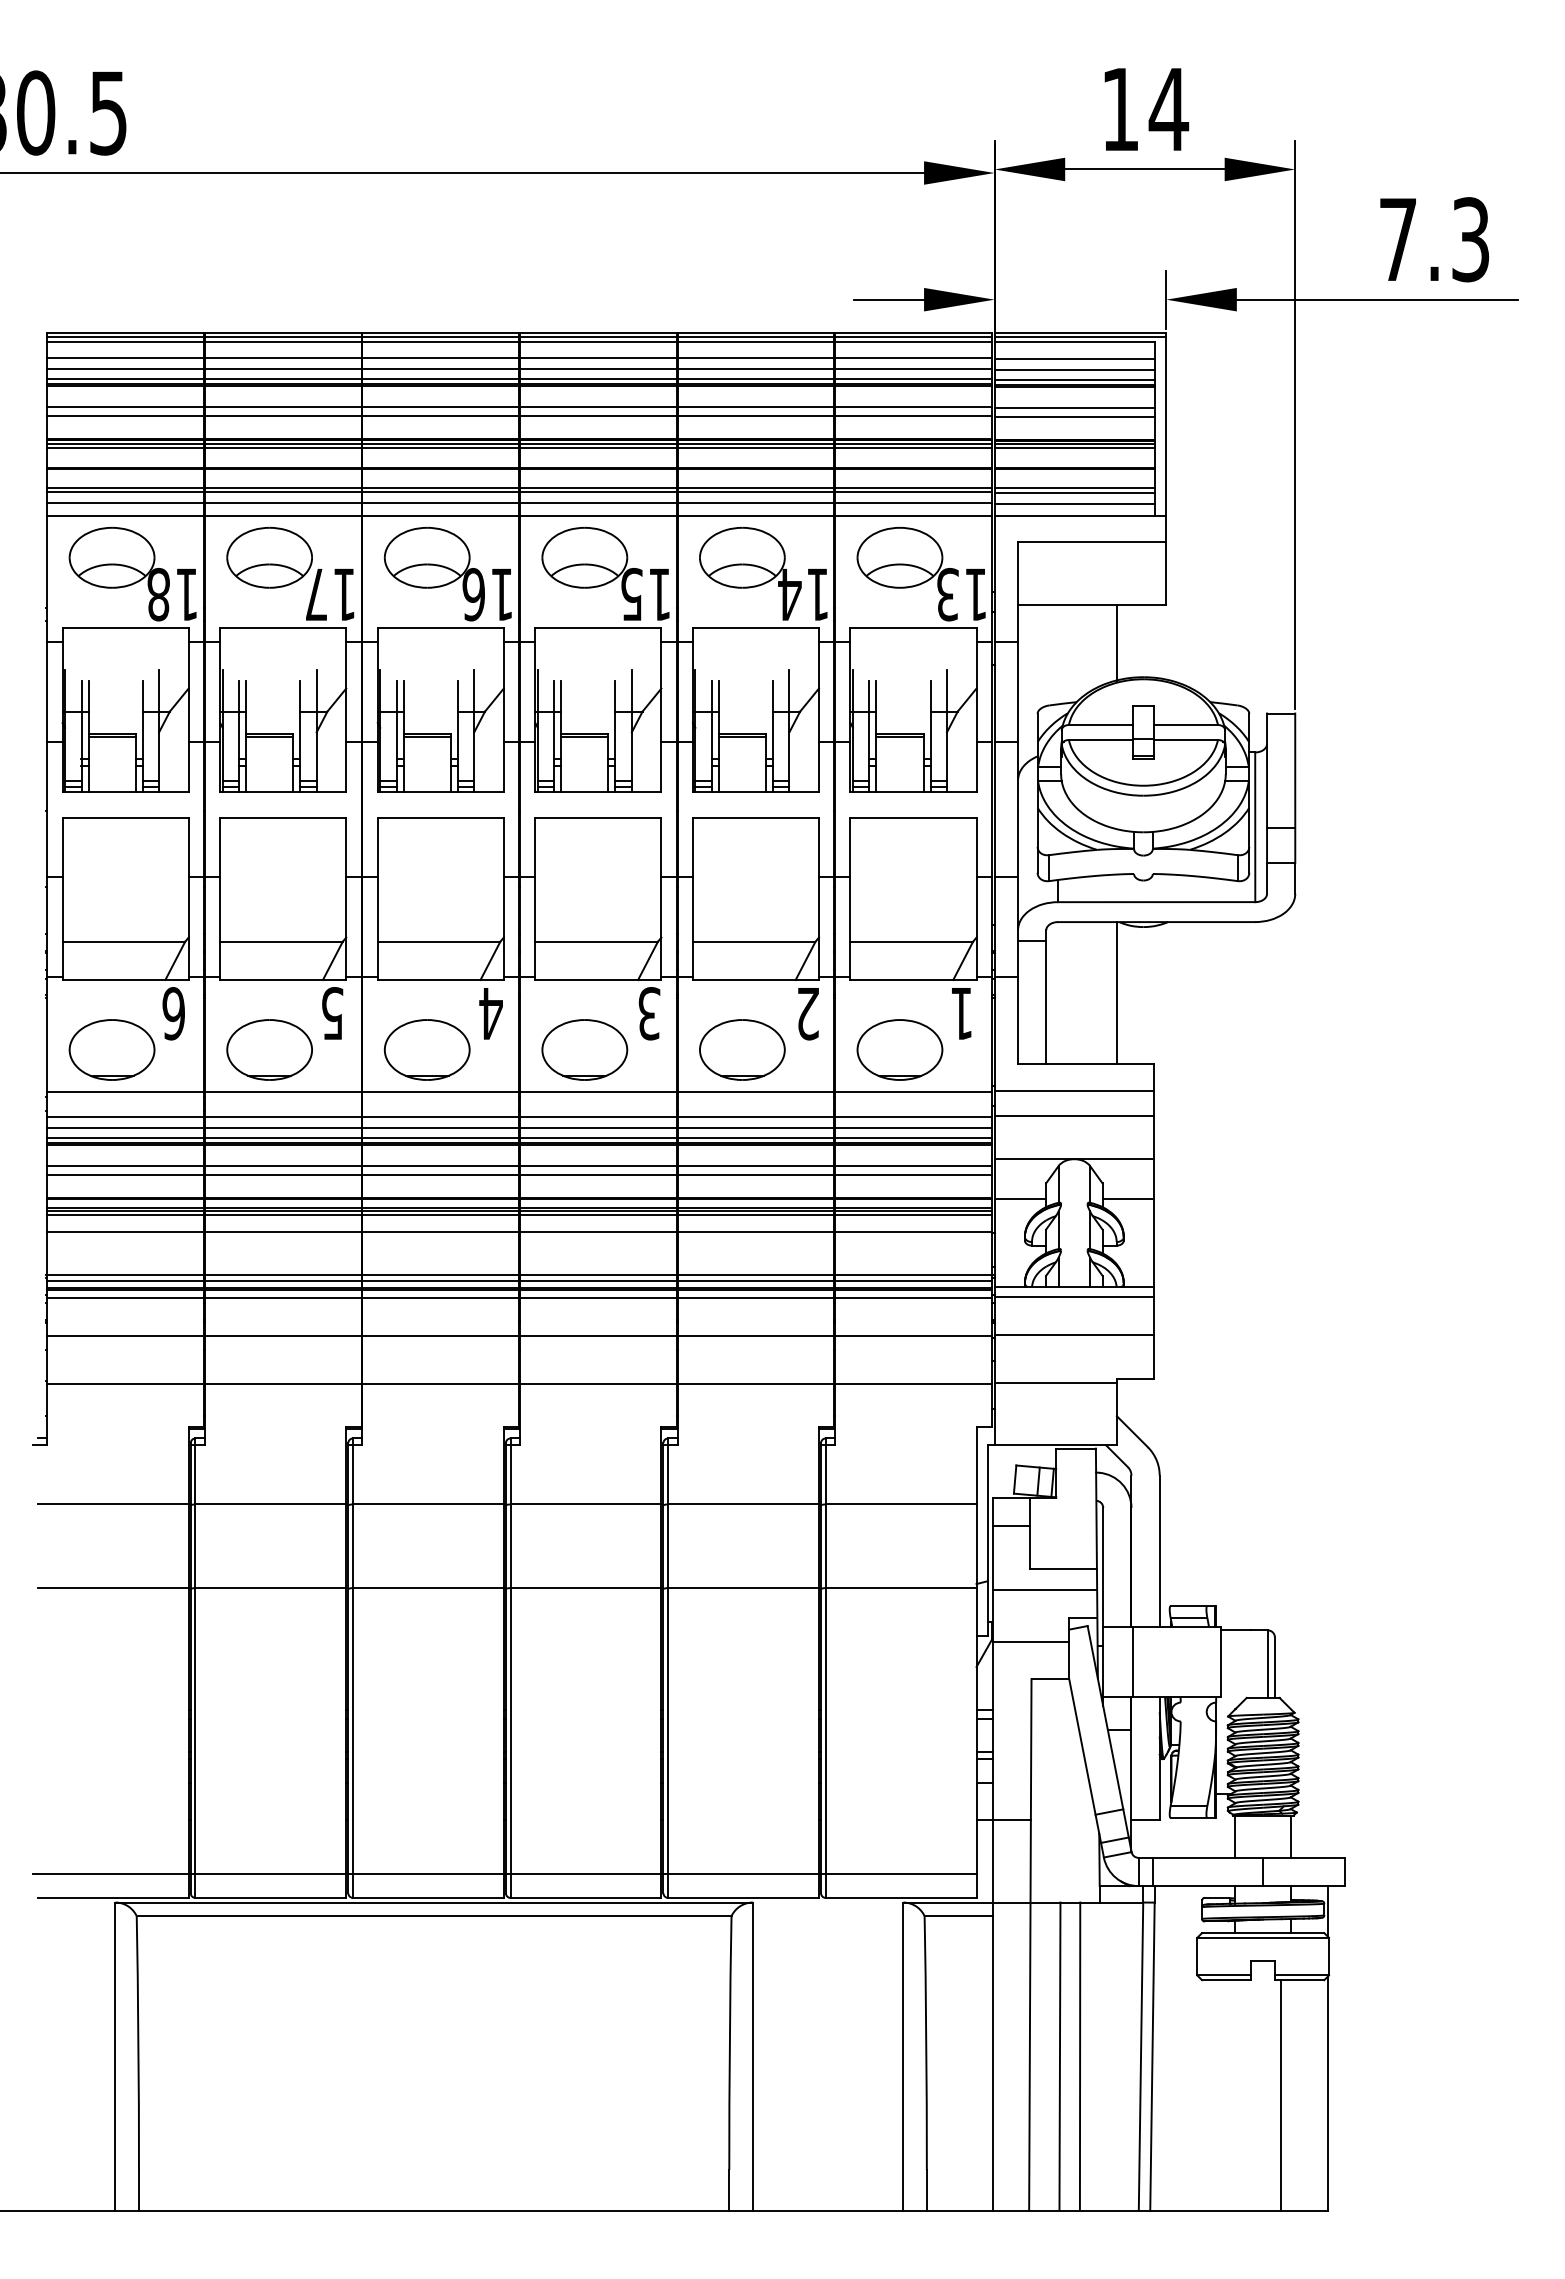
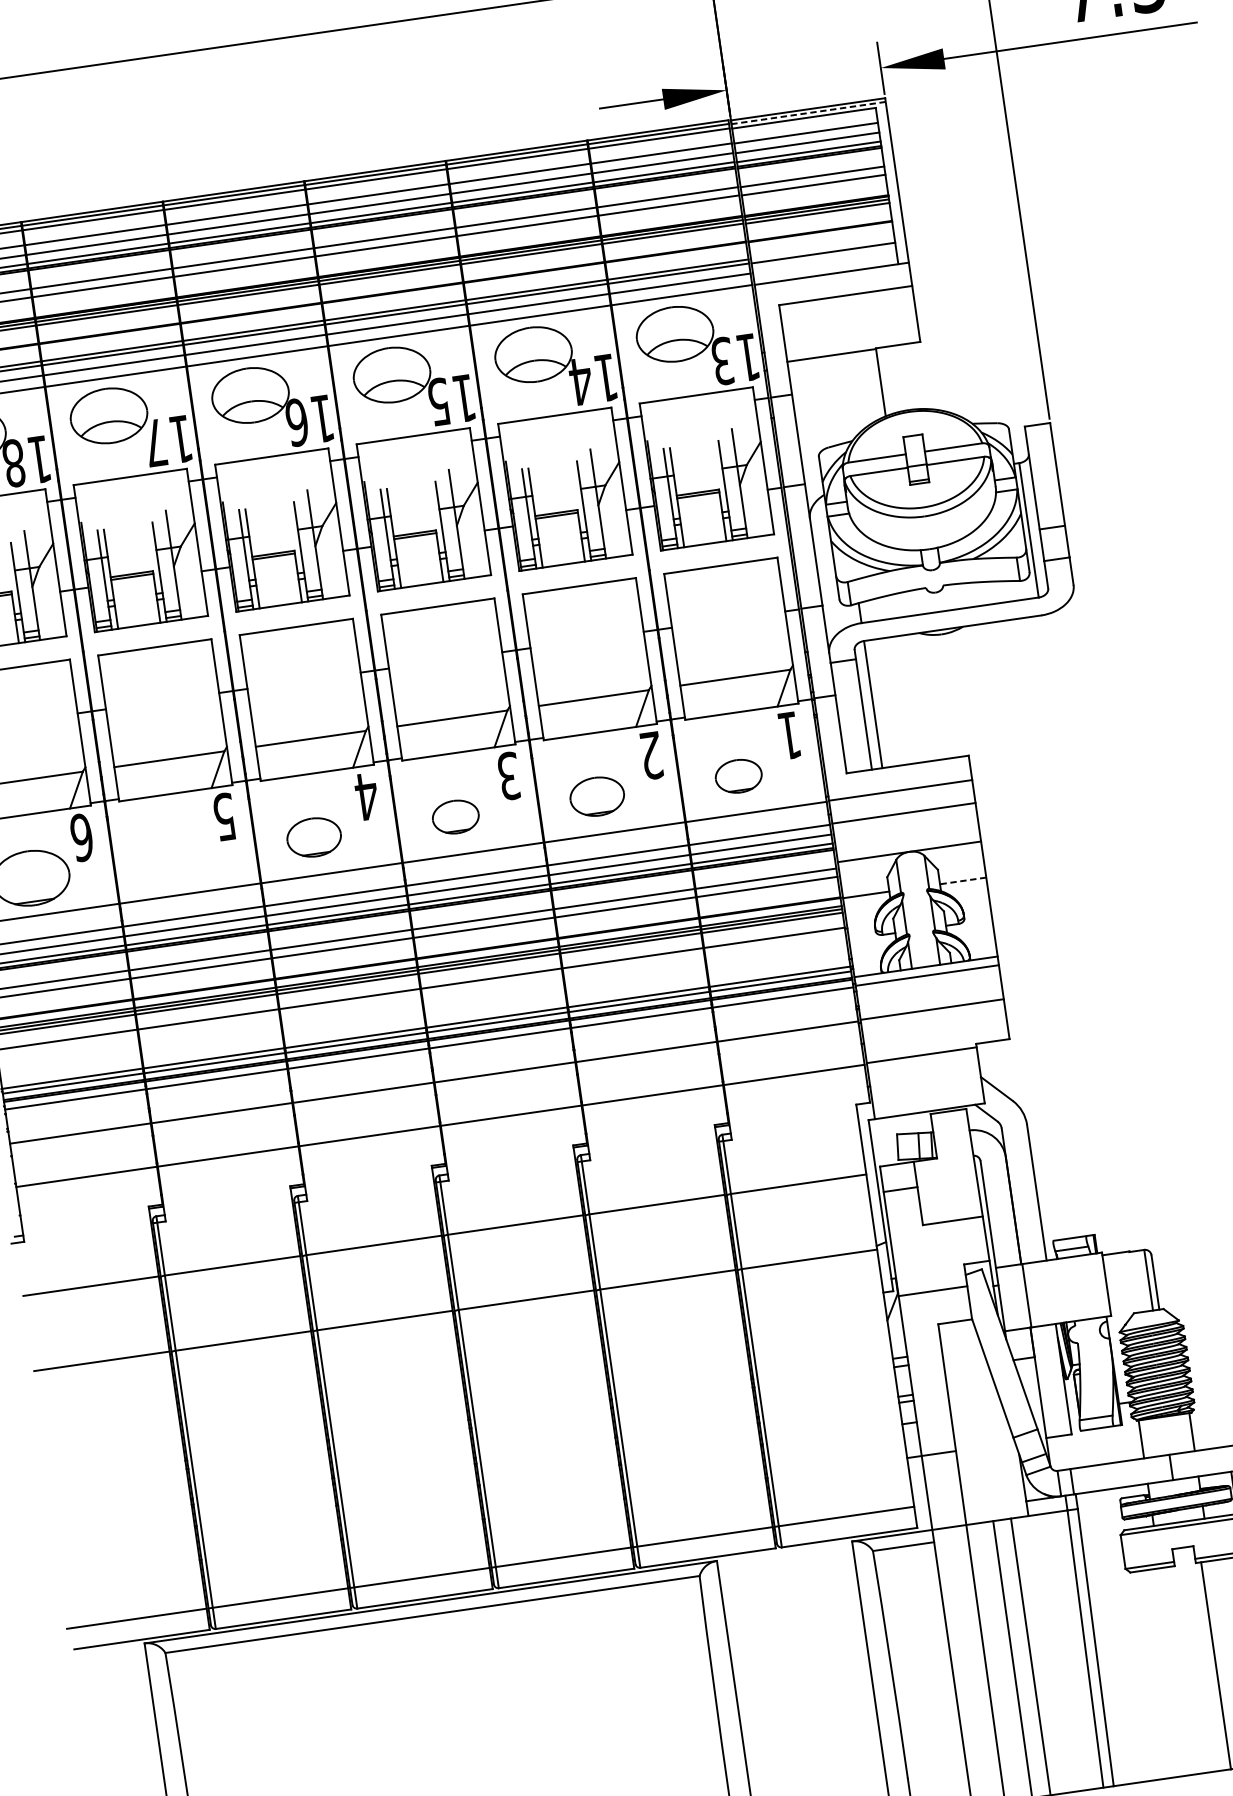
line: (1080, 337) -> (808, 113), solid -> dashed
line: (1074, 487) -> (822, 248), removed
line: (1074, 503) -> (824, 262), removed
line: (1116, 992) -> (872, 704), moved
part: (269, 1049) -> (172, 857), removed
part: (426, 1049) -> (313, 837), size x0.7
part: (584, 1049) -> (455, 816), size x0.6
part: (742, 1049) -> (597, 796), size x0.7
part: (899, 1049) -> (738, 775), size x0.6
line: (1128, 1199) -> (963, 881), solid -> dashed
line: (1044, 1589) -> (938, 1242), removed

